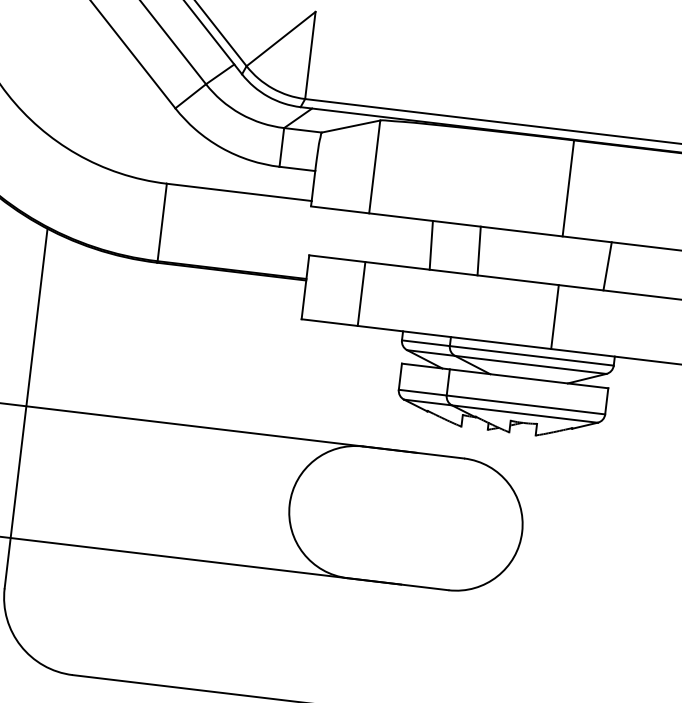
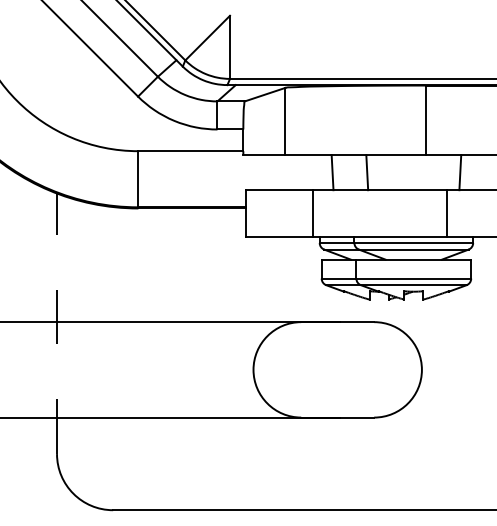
line: (360, 294) -> (312, 213), moved
line: (555, 317) -> (447, 213), moved
line: (26, 408) -> (57, 323), solid -> dashed

